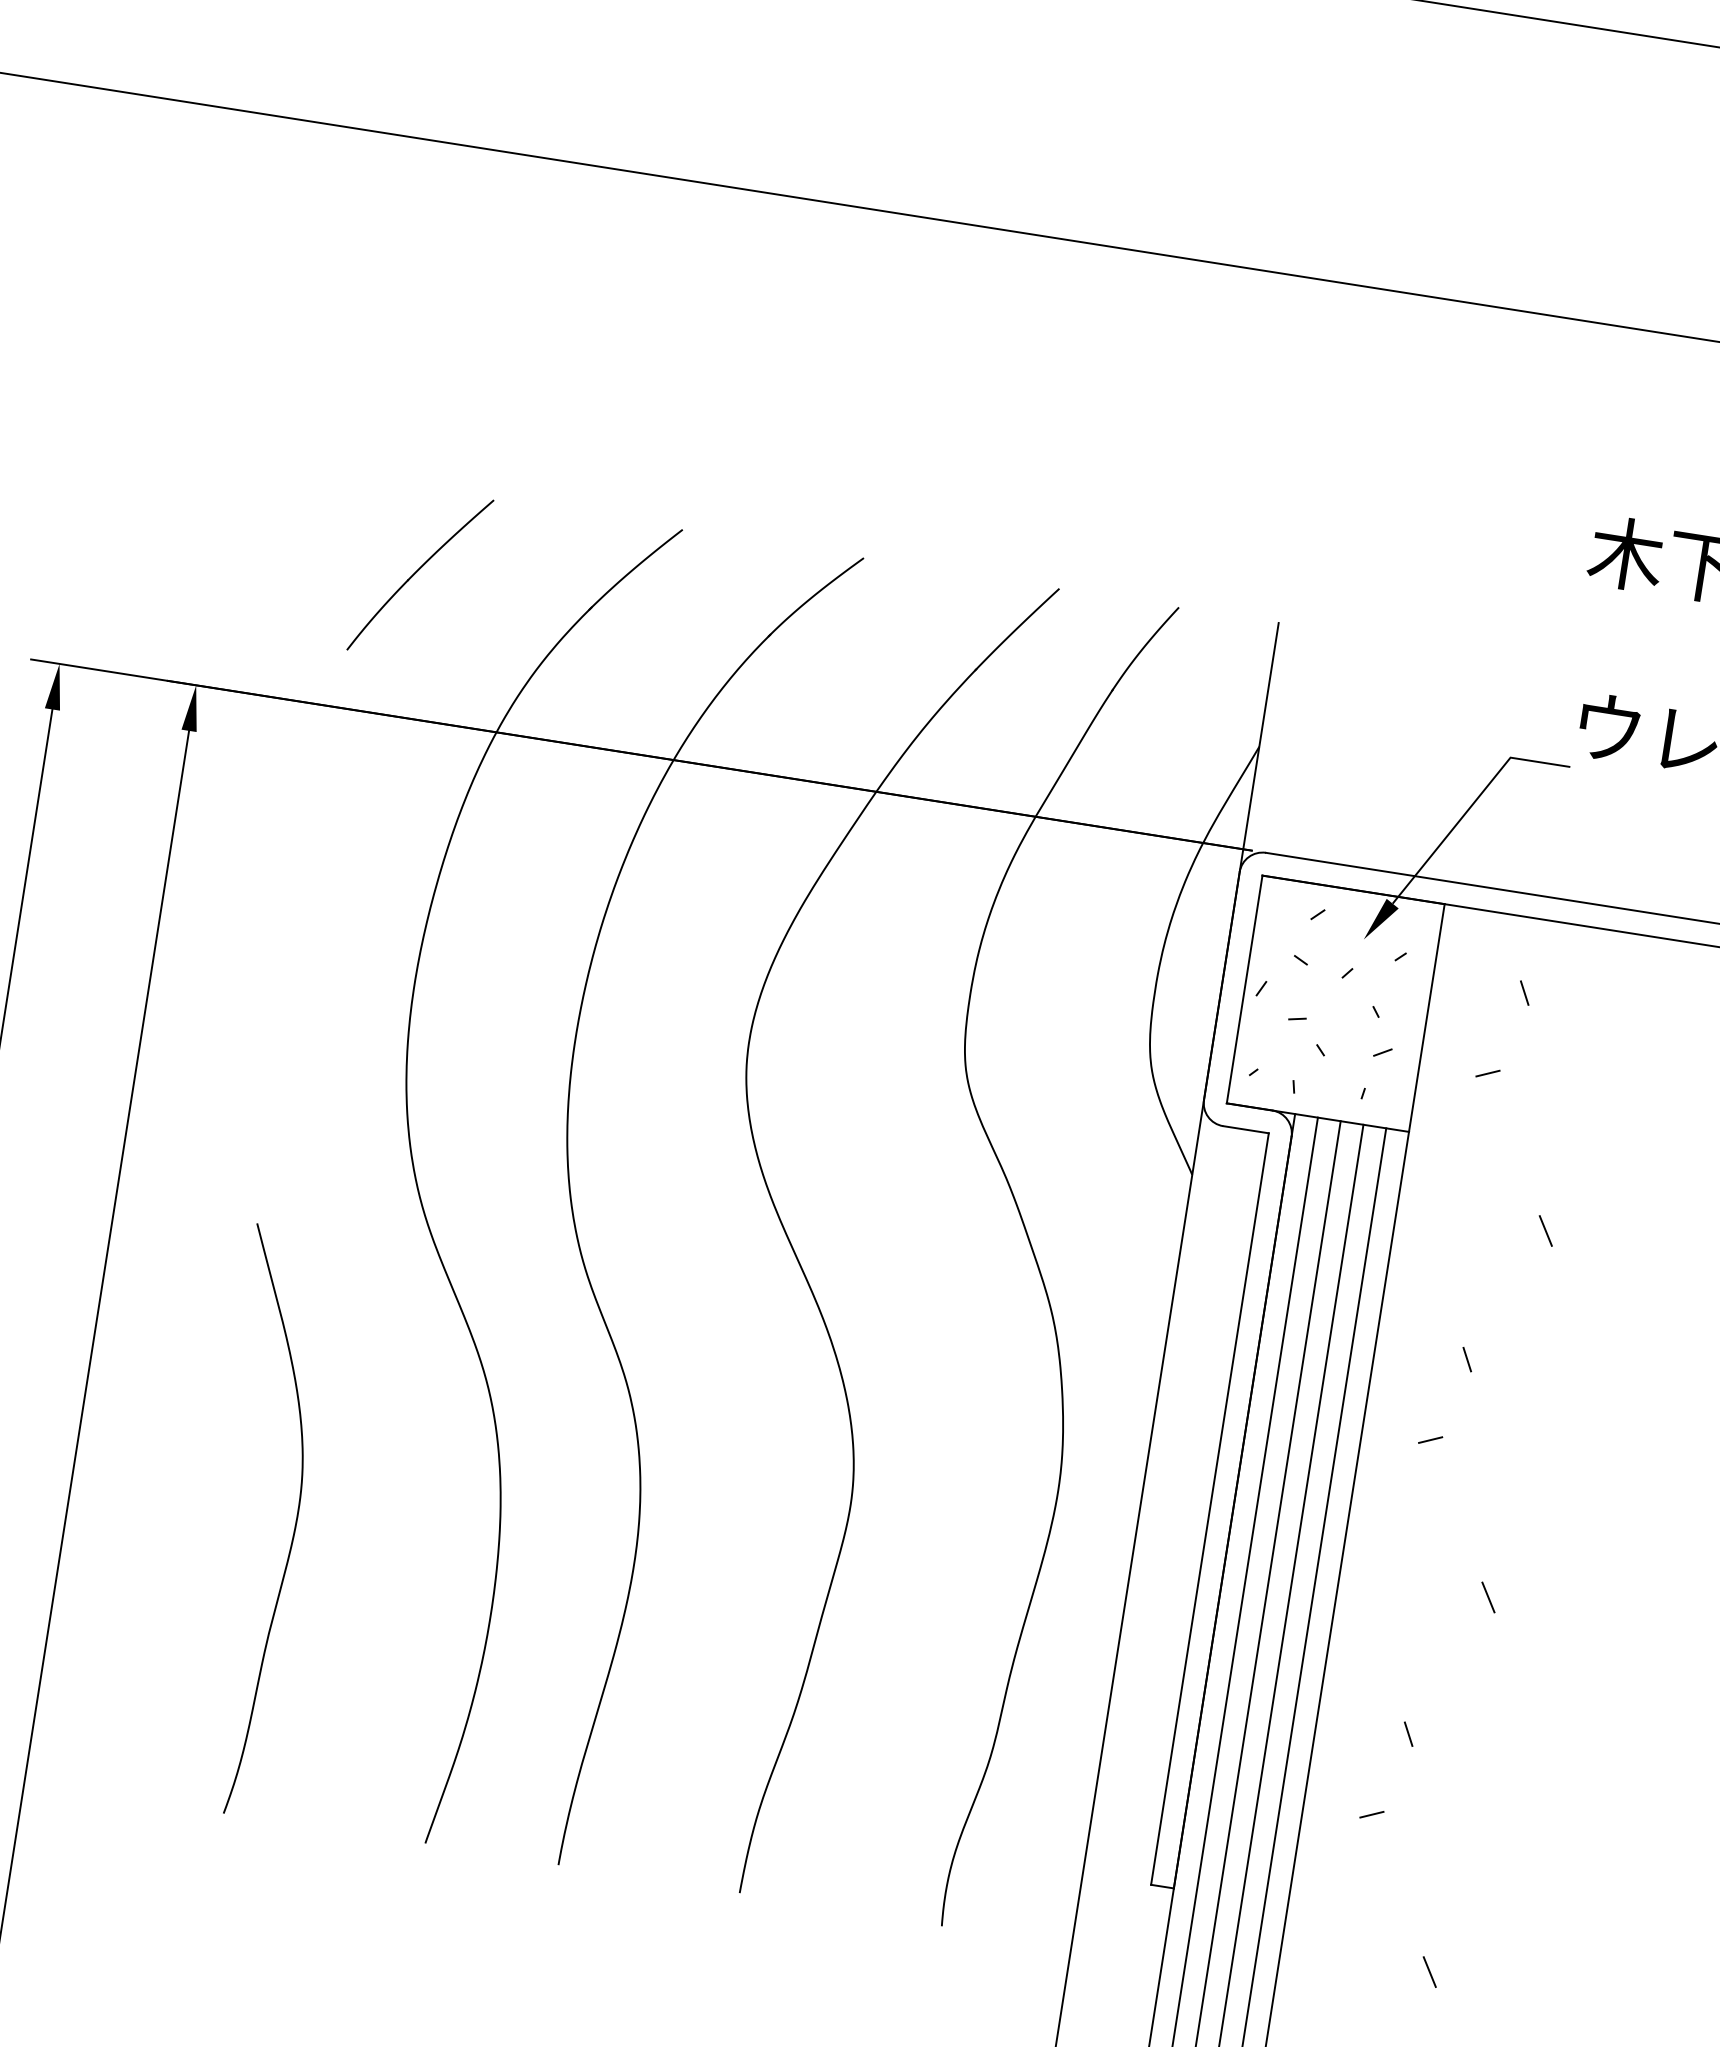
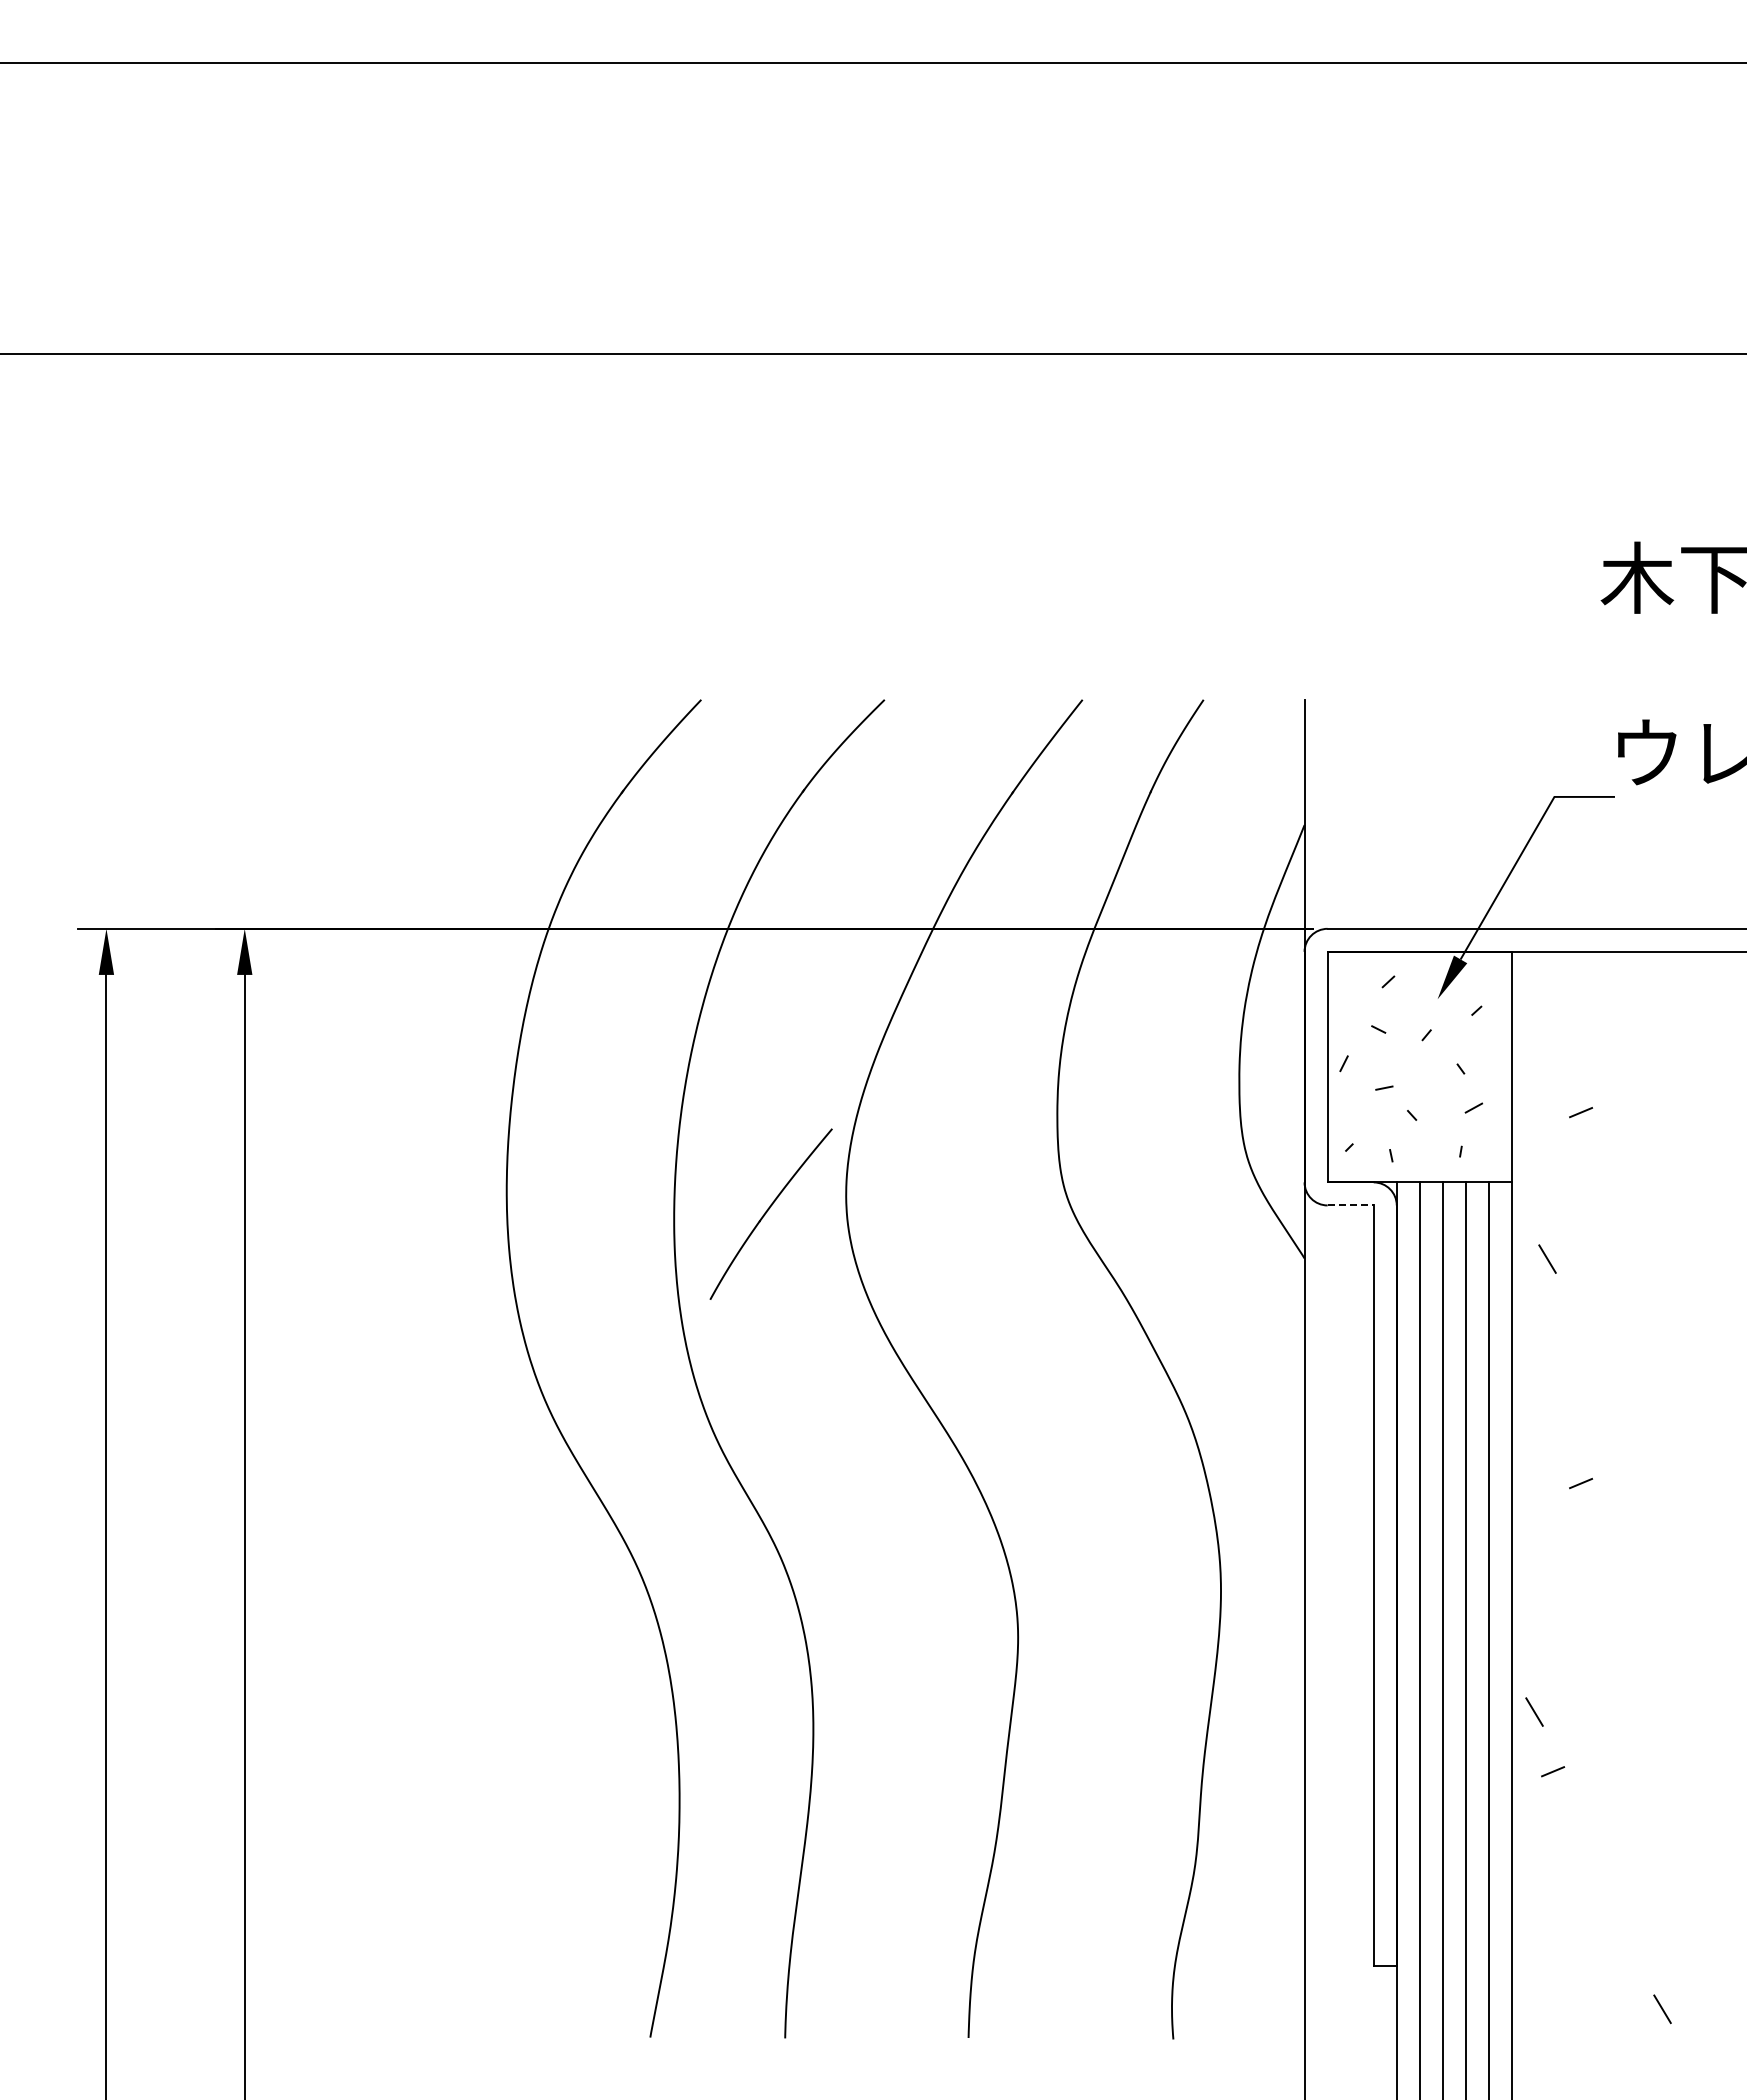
part: (419, 574) -> (770, 1213), moved
line: (1524, 993) -> (1604, 1027), removed
line: (1246, 1129) -> (1351, 1205), solid -> dashed
line: (1545, 1230) -> (1547, 1258), moved
line: (1466, 1359) -> (1604, 1398), removed
curve: (292, 1533) -> (471, 1751), removed
line: (1488, 1596) -> (1534, 1711), moved
line: (1408, 1734) -> (1604, 1777), removed
line: (1372, 1814) -> (1553, 1771), moved

